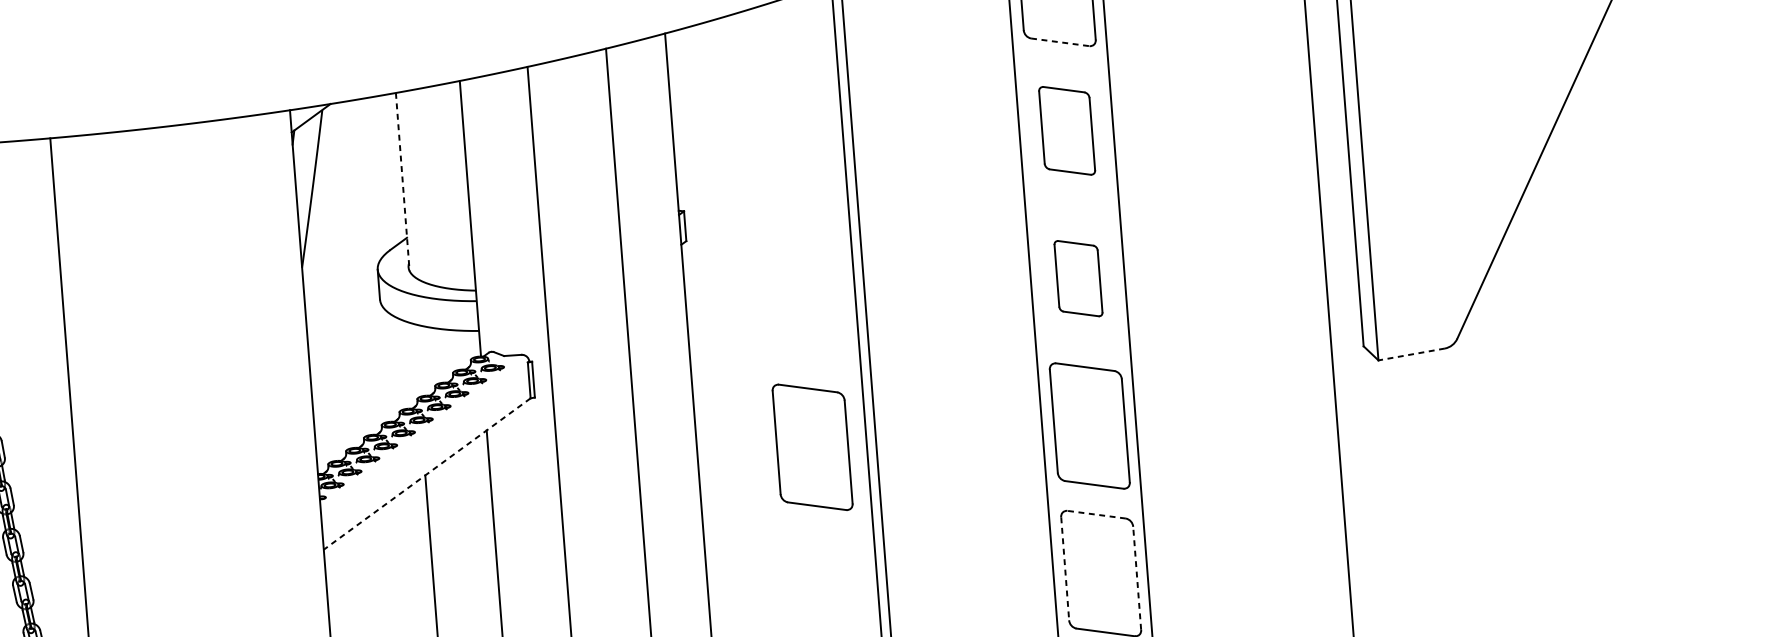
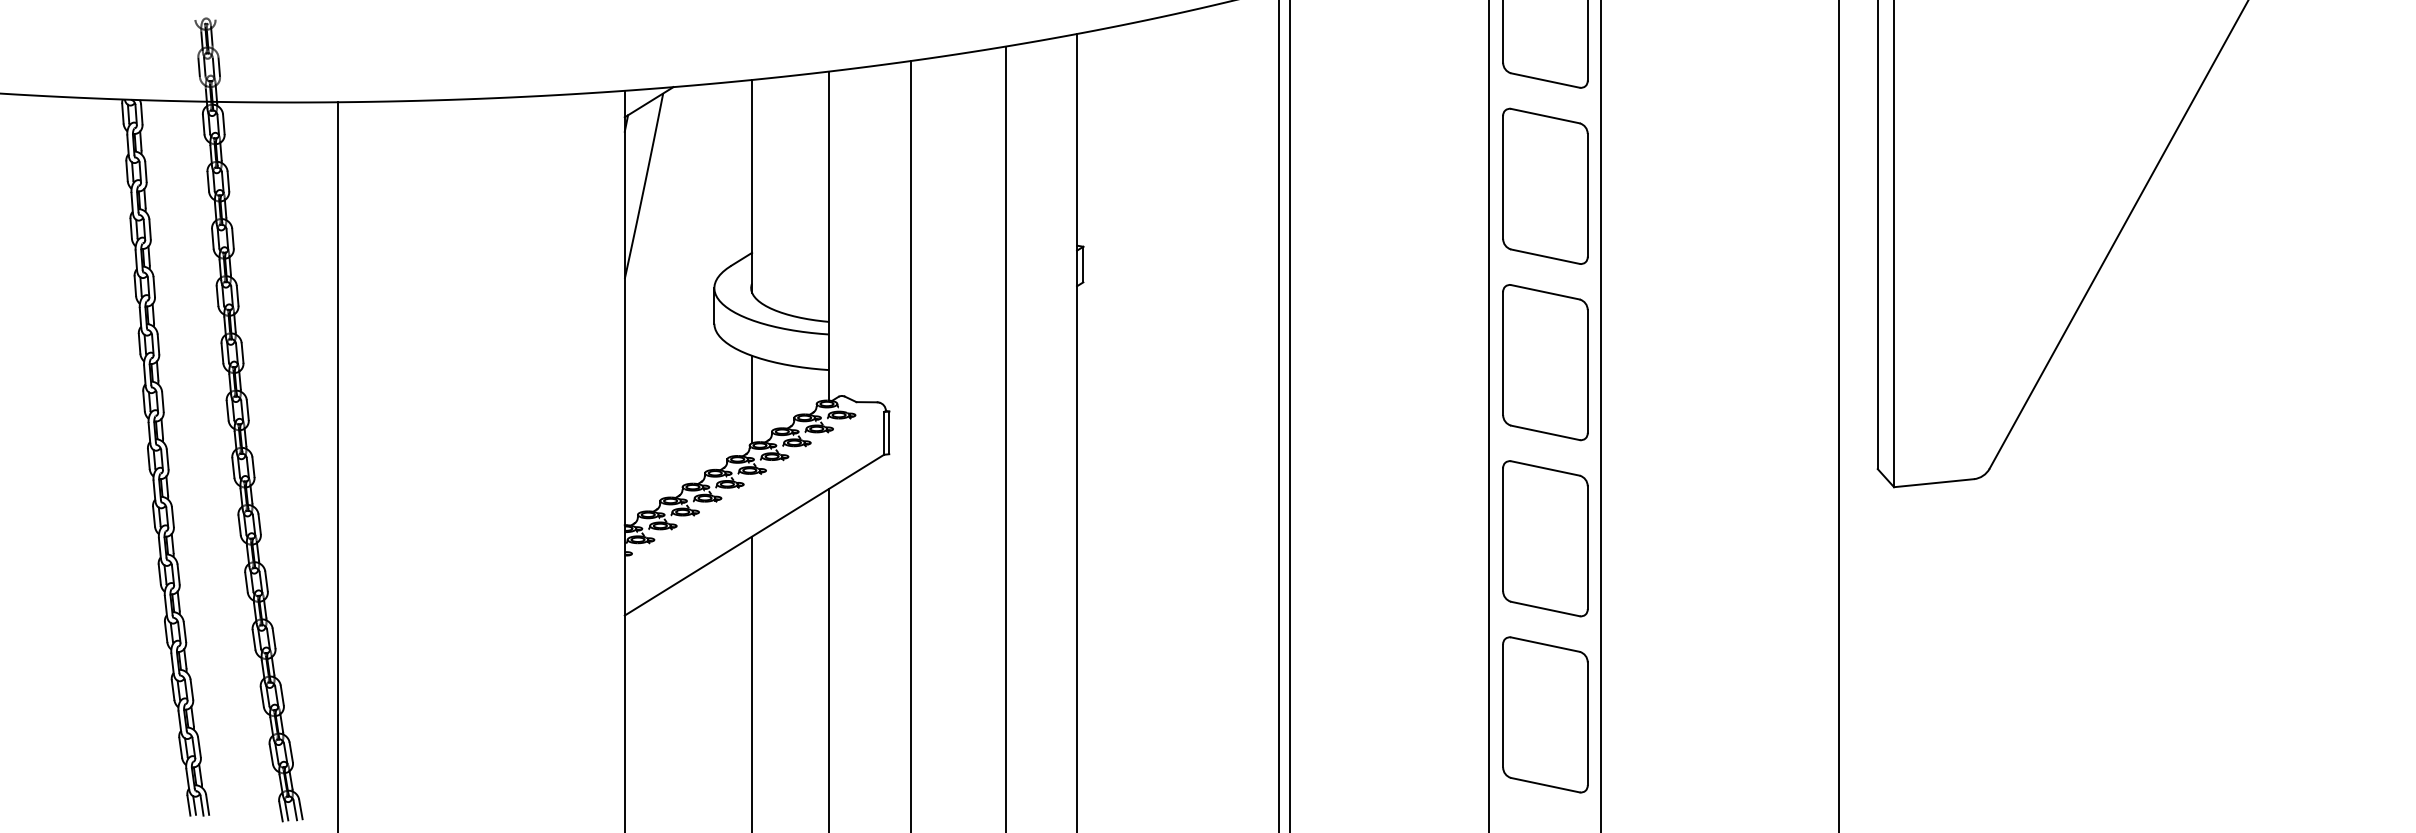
line: (1060, 42) -> (1545, 80), dashed -> solid
part: (1067, 130) -> (1545, 185), size x1.43
line: (403, 182) -> (752, 186), dashed -> solid
part: (1078, 278) -> (1545, 362), size x1.67
line: (1411, 354) -> (1933, 483), dashed -> solid
line: (416, 360) -> (752, 399), added
part: (812, 447) -> (1214, 538), removed
line: (427, 474) -> (754, 535), dashed -> solid
line: (1095, 514) -> (1544, 644), dashed -> solid
line: (1065, 569) -> (1503, 706), dashed -> solid
line: (1136, 578) -> (1587, 723), dashed -> solid

